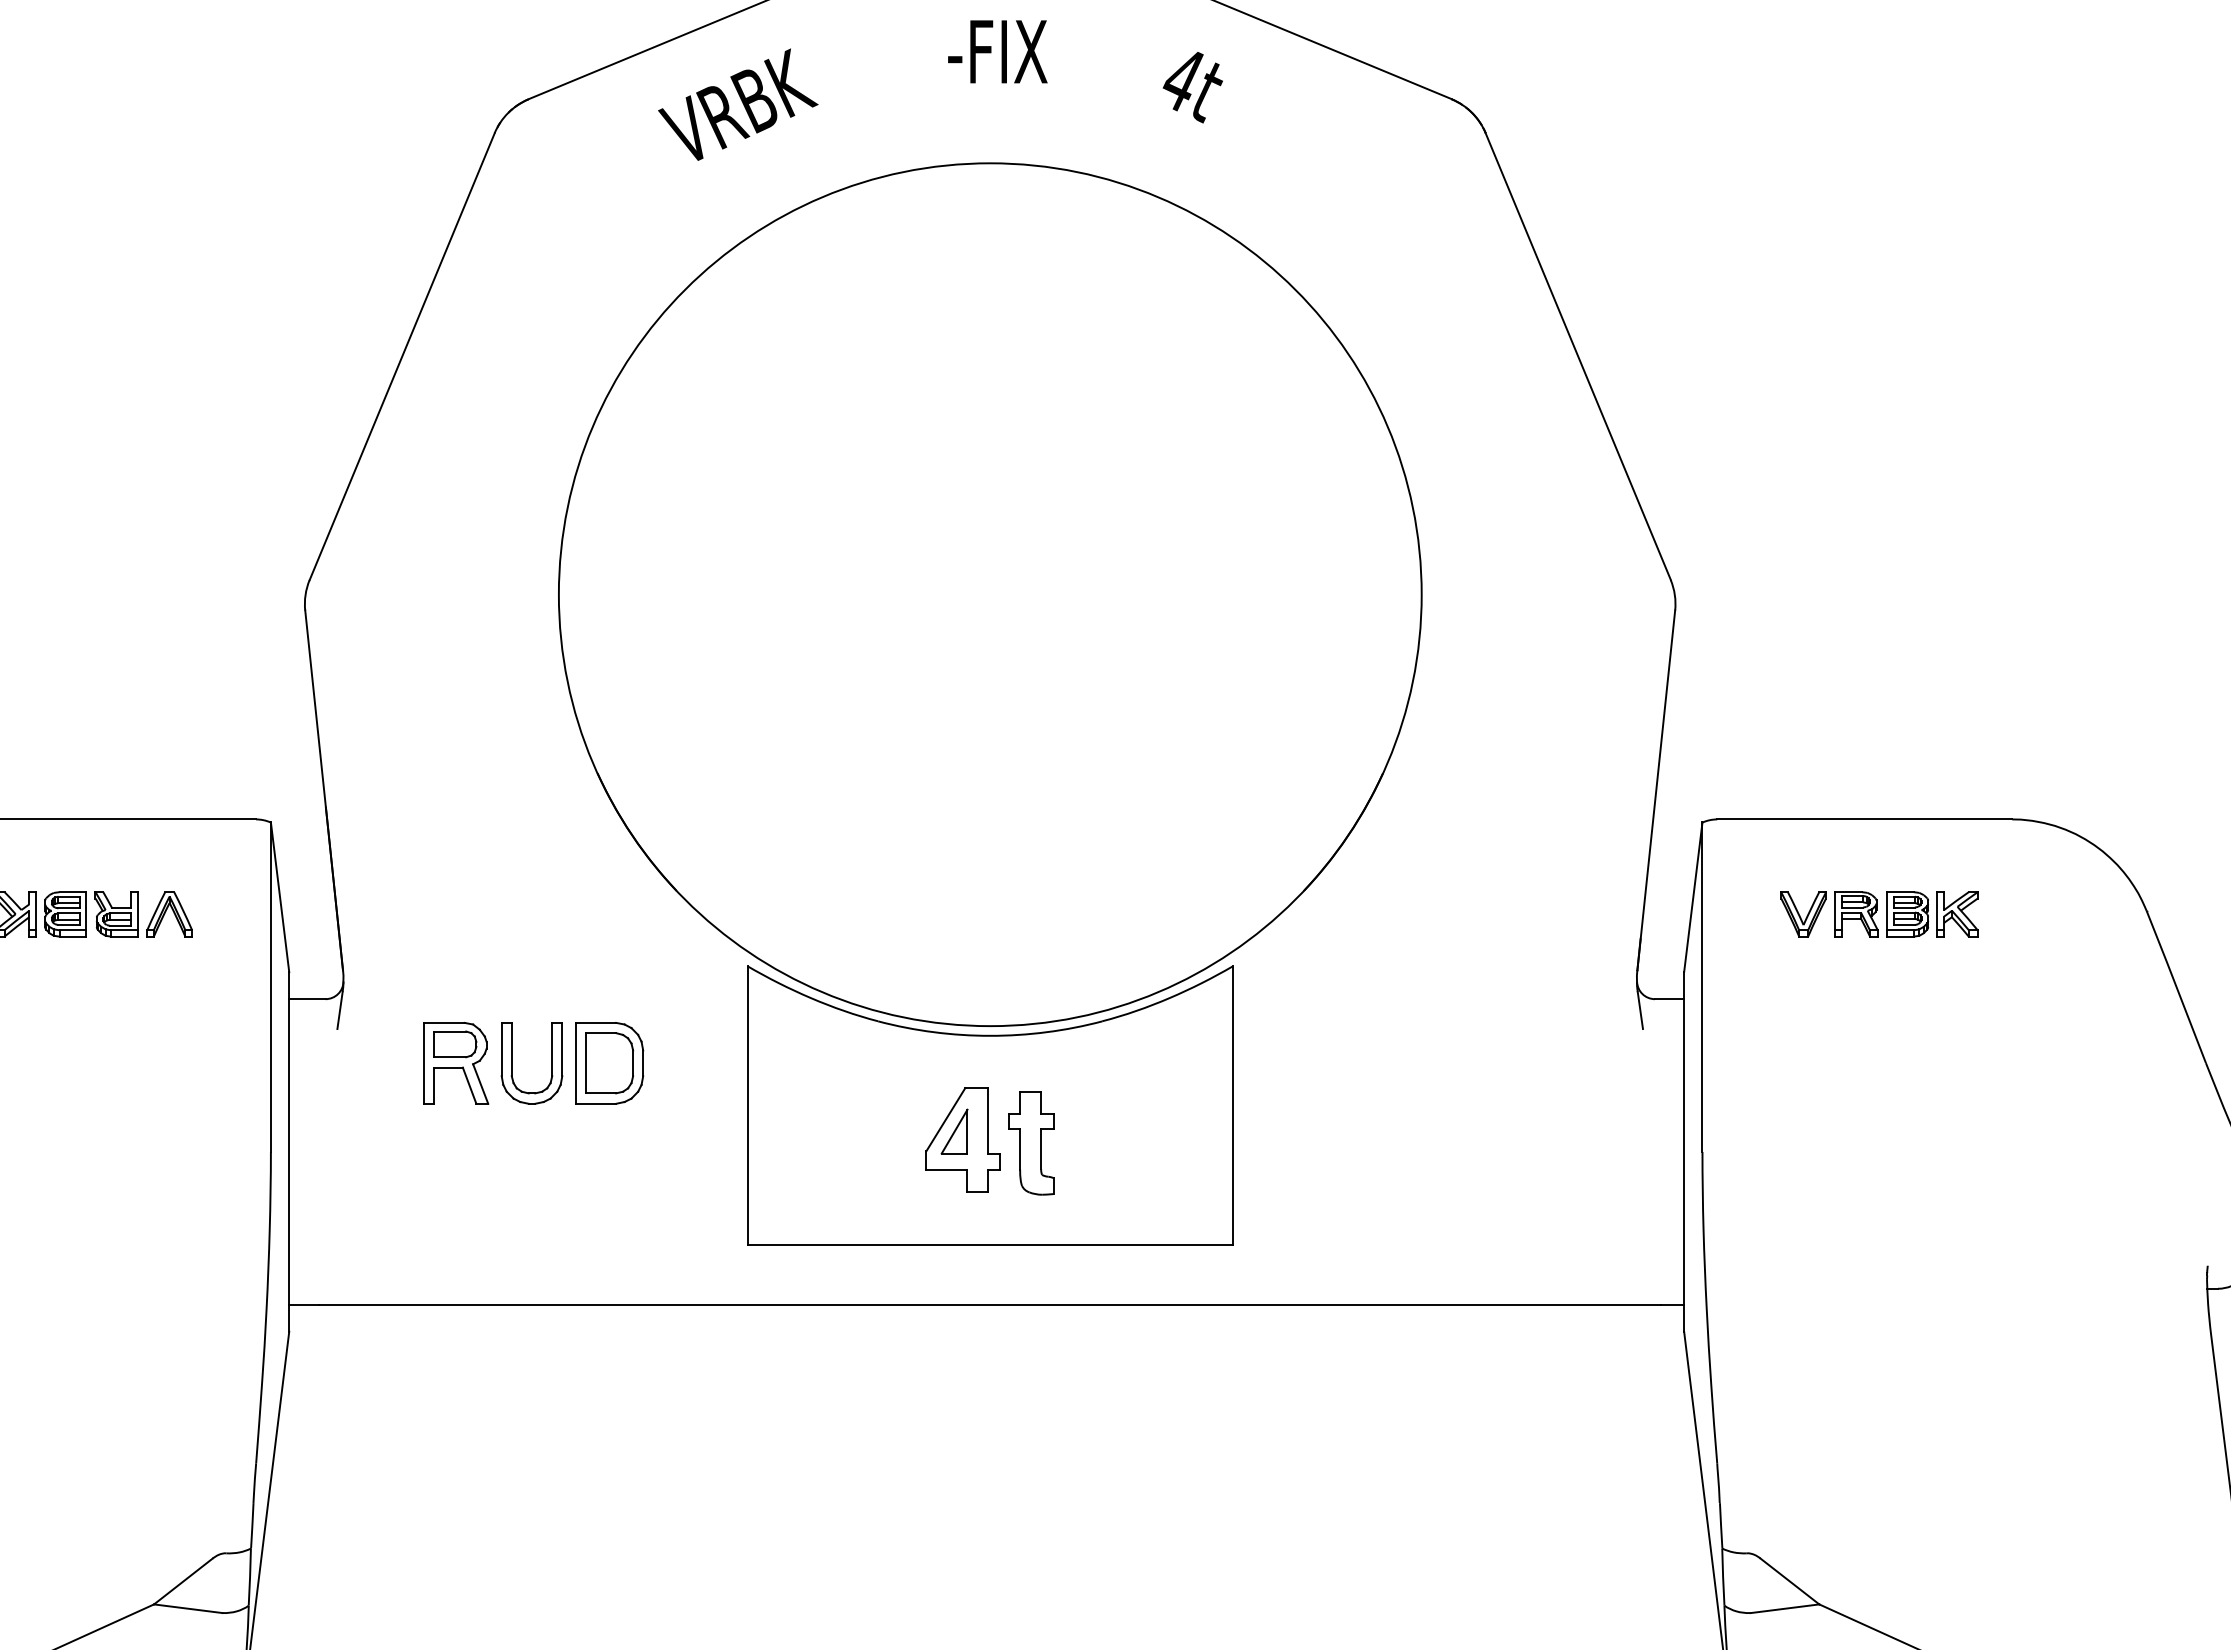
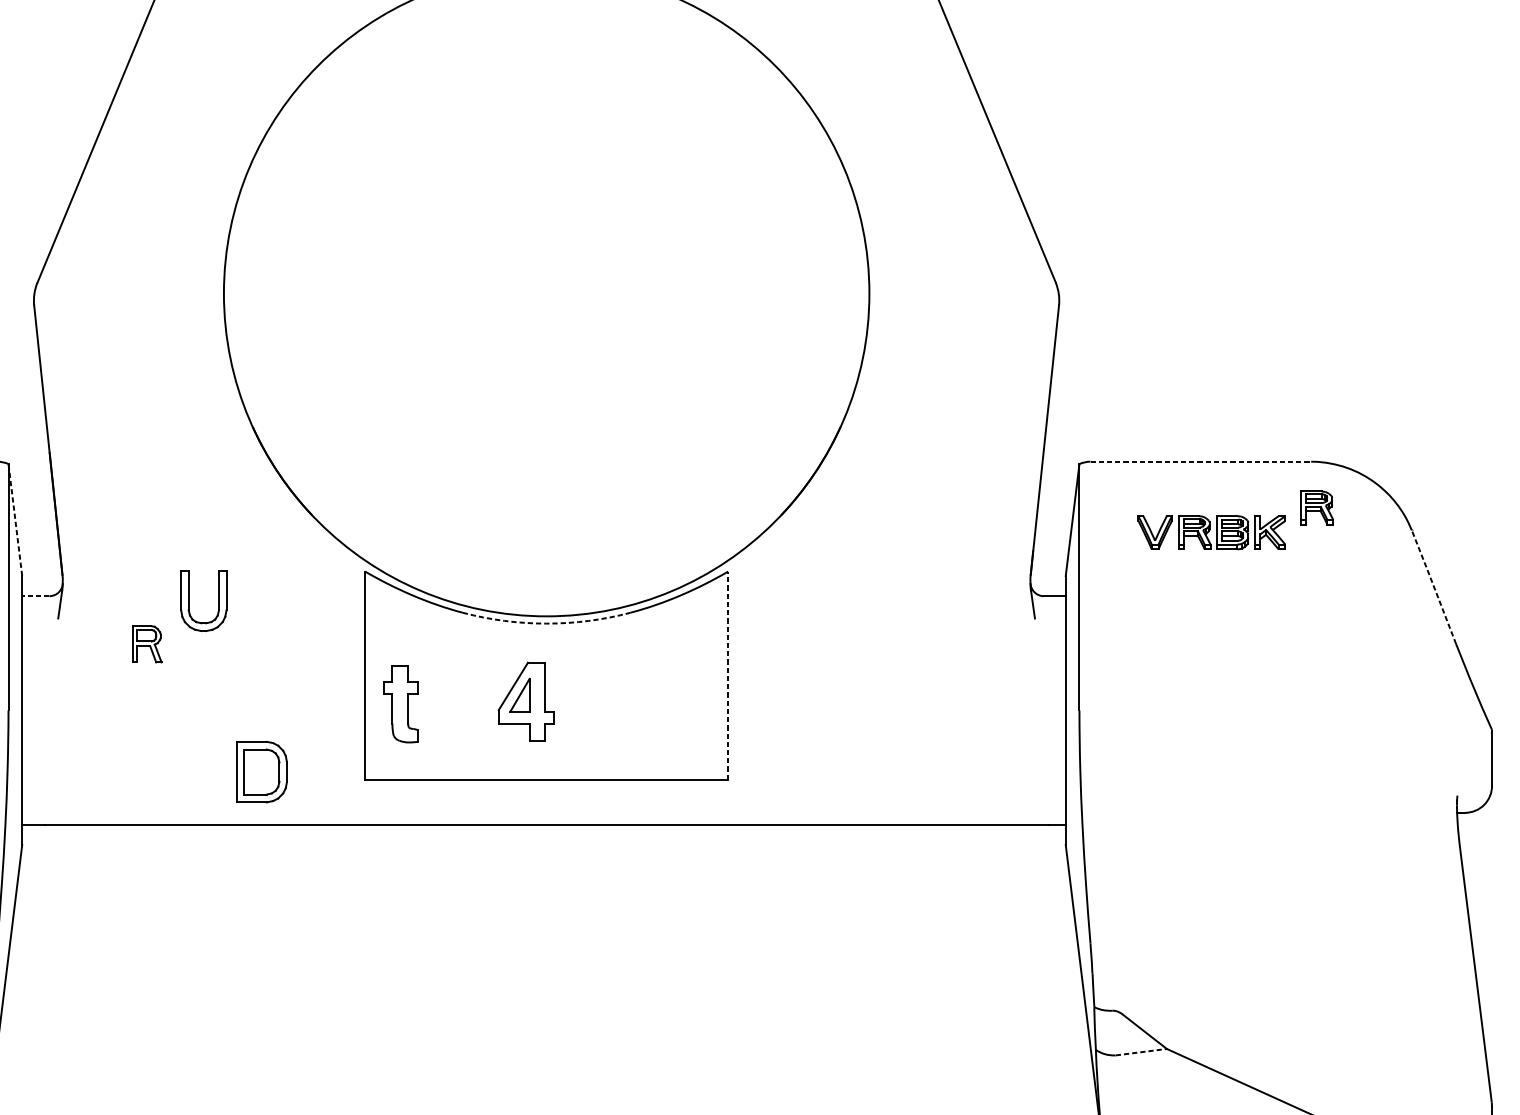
line: (1865, 819) -> (1201, 461), solid -> dashed
part: (2020, 881) -> (1317, 508), added
line: (280, 896) -> (15, 519), solid -> dashed
line: (2176, 986) -> (1434, 586), solid -> dashed
line: (306, 999) -> (35, 596), solid -> dashed
arc: (990, 1035) -> (546, 623), solid -> dashed
part: (456, 1063) -> (147, 644), size x0.6
part: (512, 1063) -> (189, 600), moved
part: (609, 1063) -> (261, 772), moved
line: (1232, 1105) -> (727, 675), solid -> dashed
part: (1031, 1143) -> (400, 704), moved
line: (1785, 1608) -> (1141, 1052), solid -> dashed

